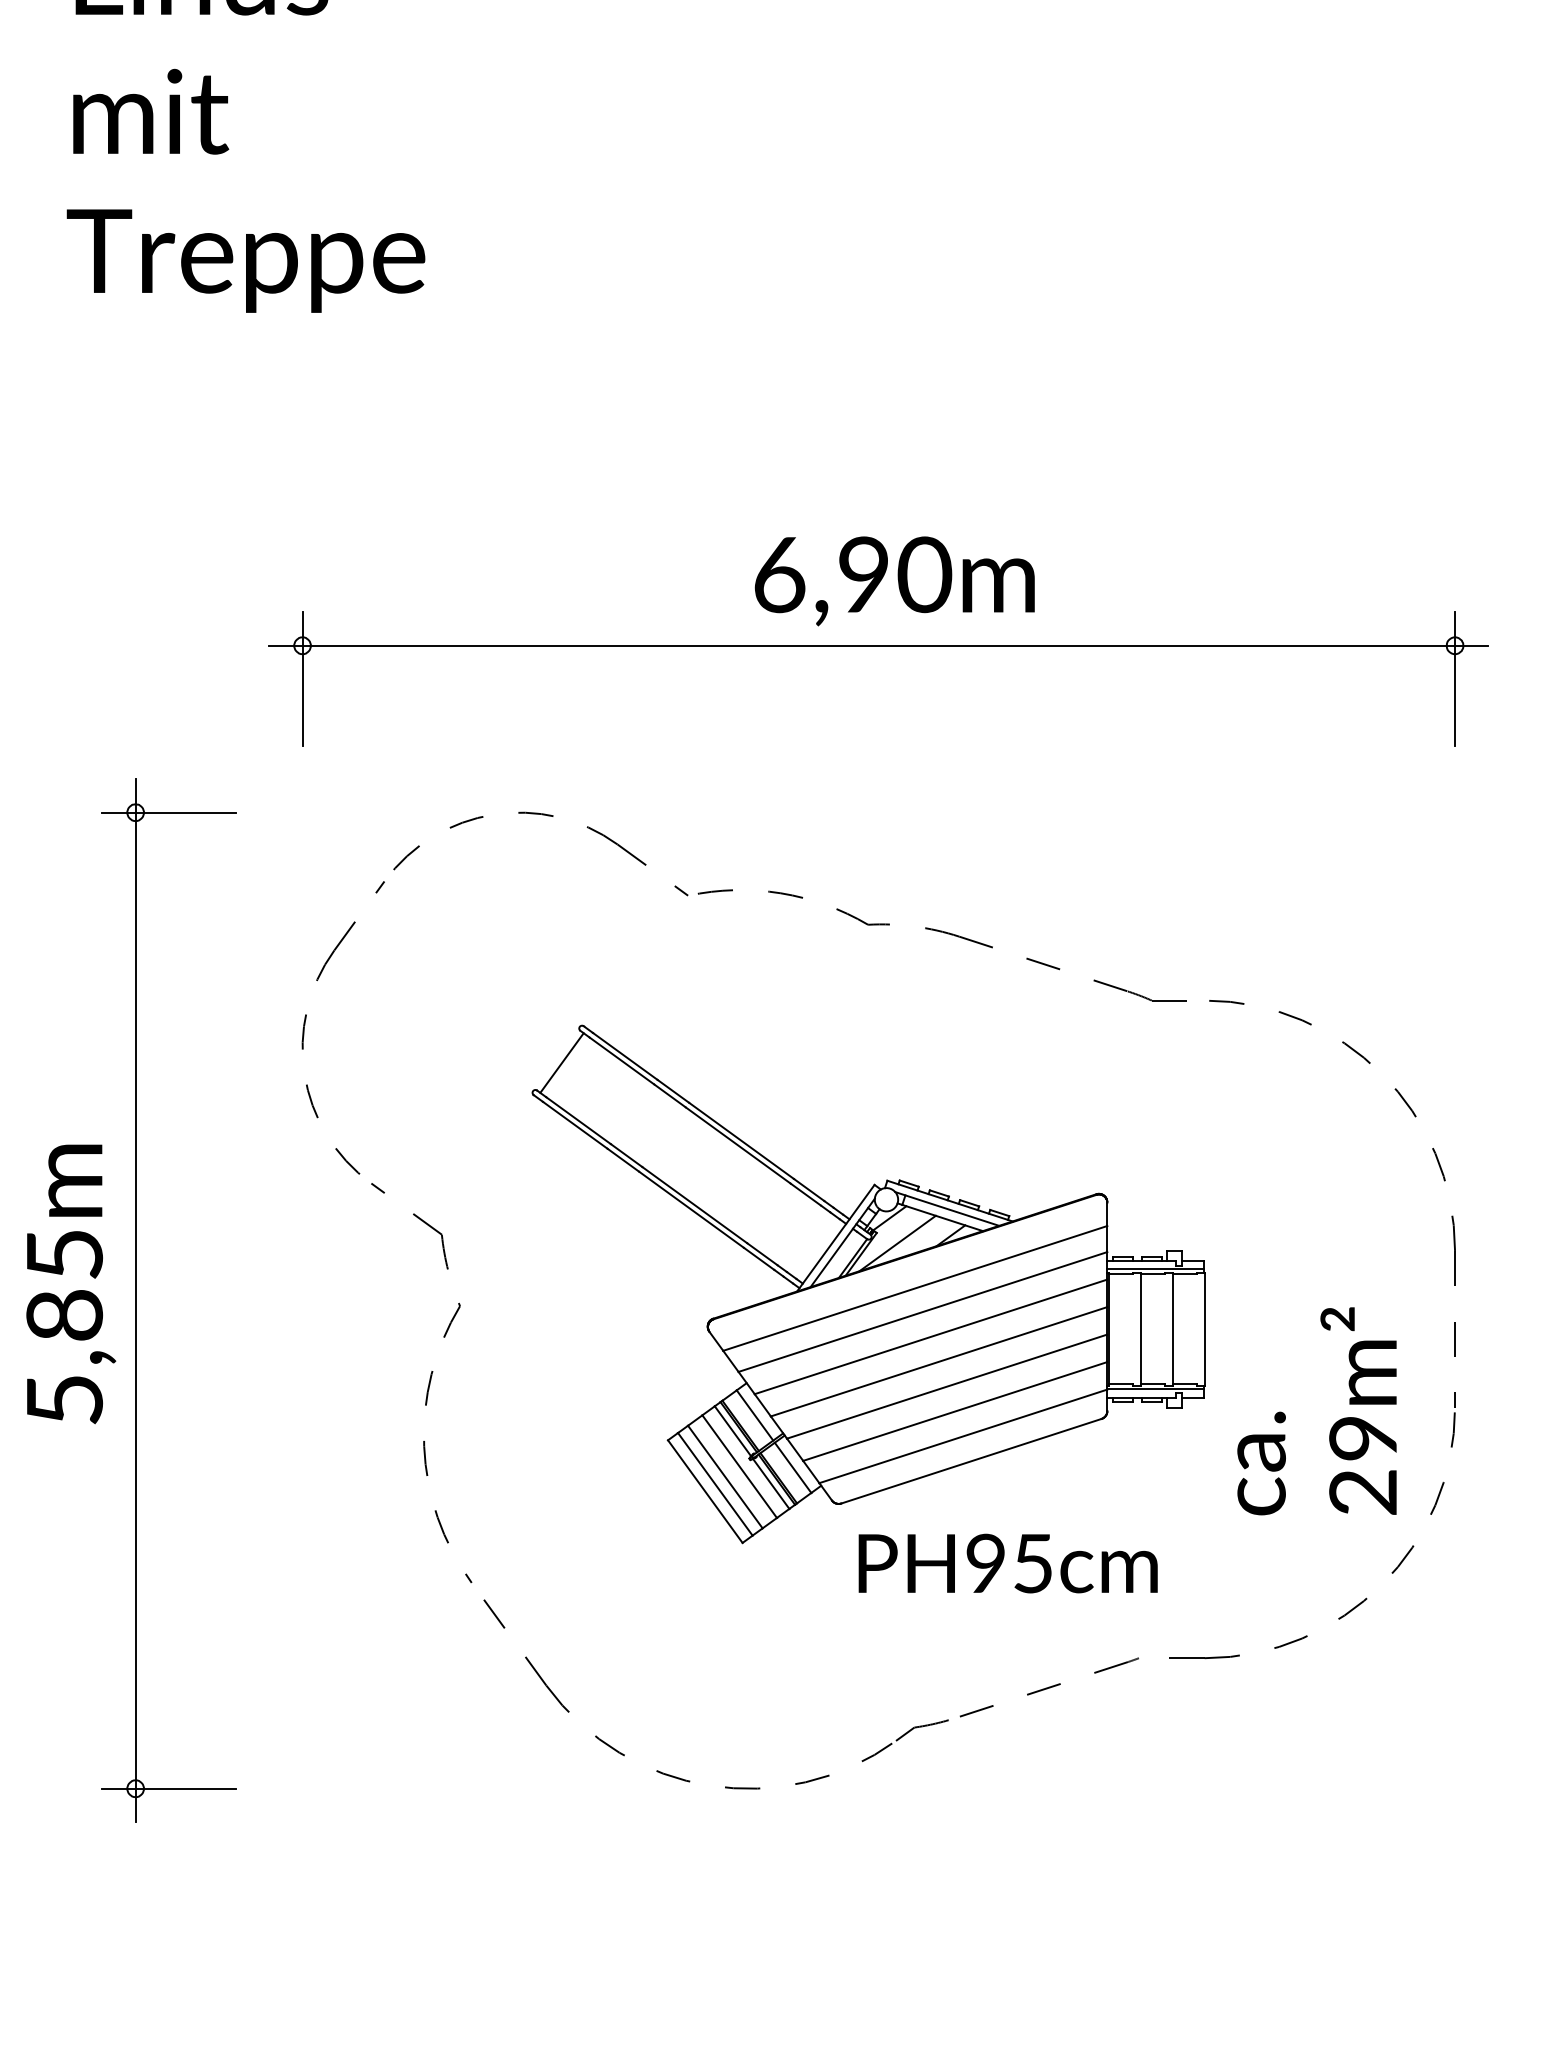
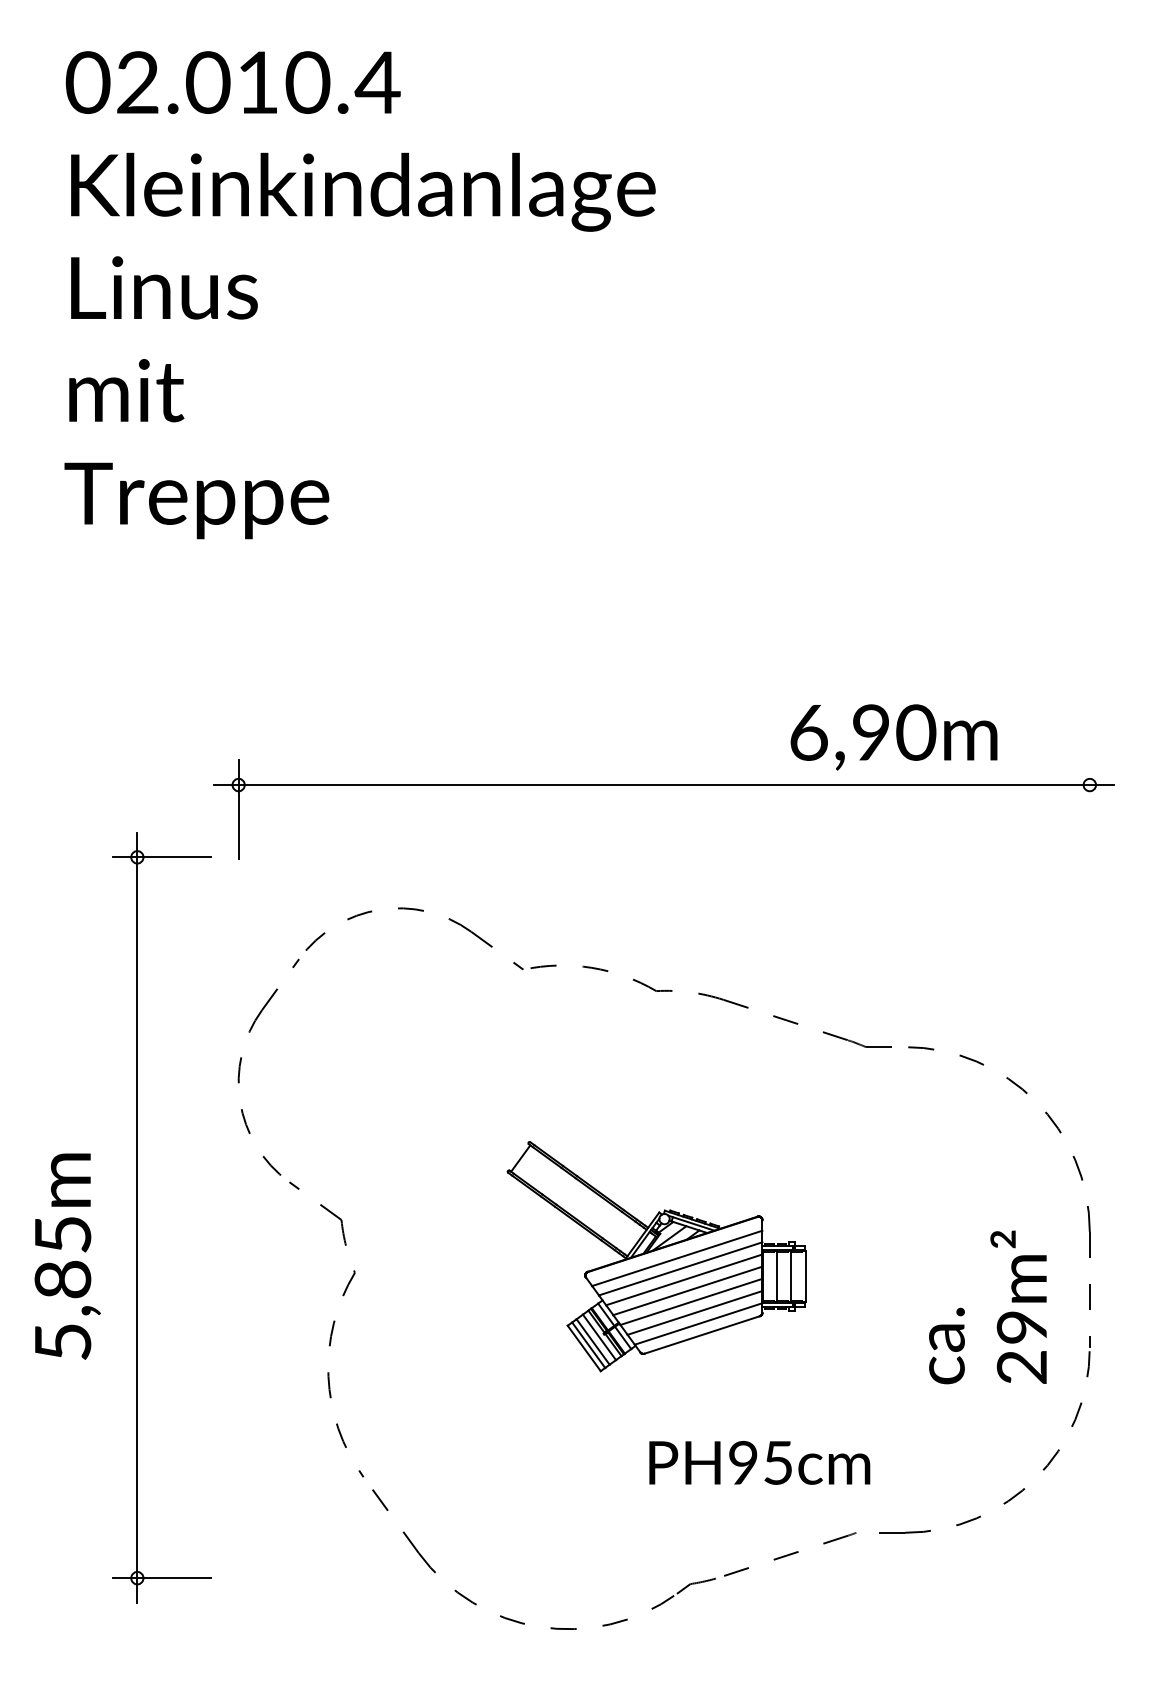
text: (894, 581) -> (893, 737), moved
line: (1454, 678) -> (1089, 809), removed
part: (868, 1284) -> (656, 1256), size x0.6
part: (135, 1300) -> (137, 1217), moved
text: (1316, 1411) -> (987, 1307), moved

